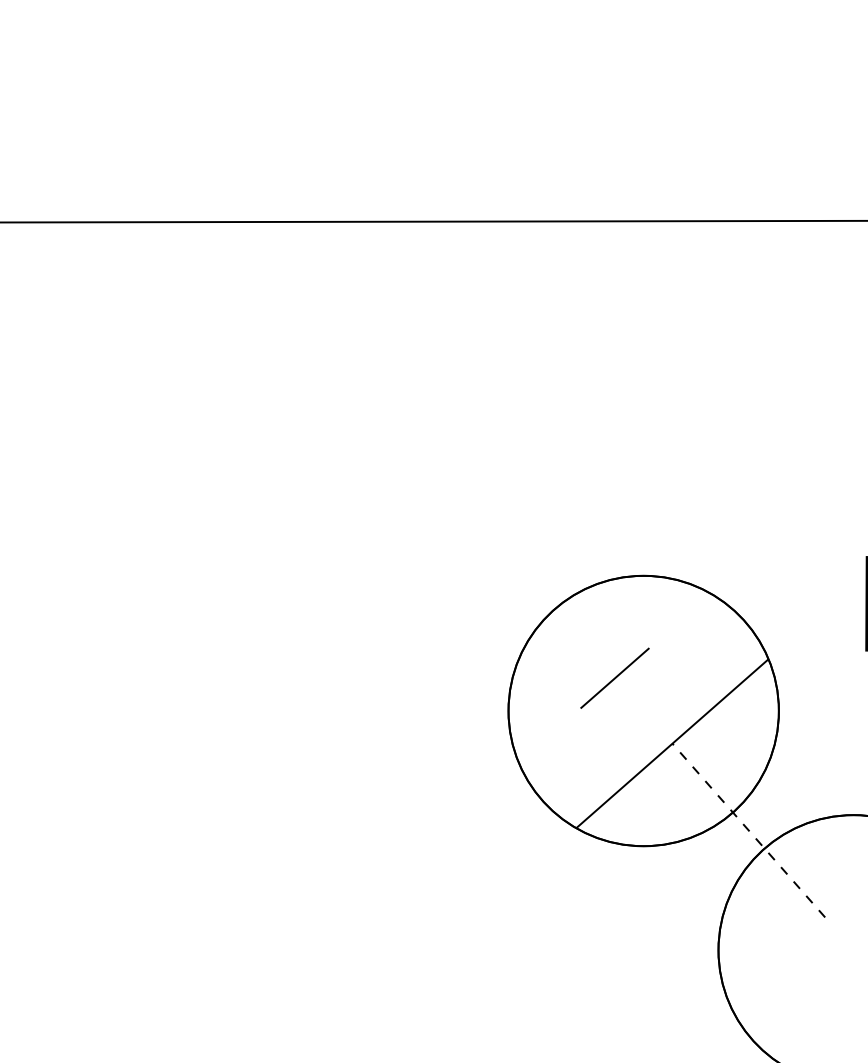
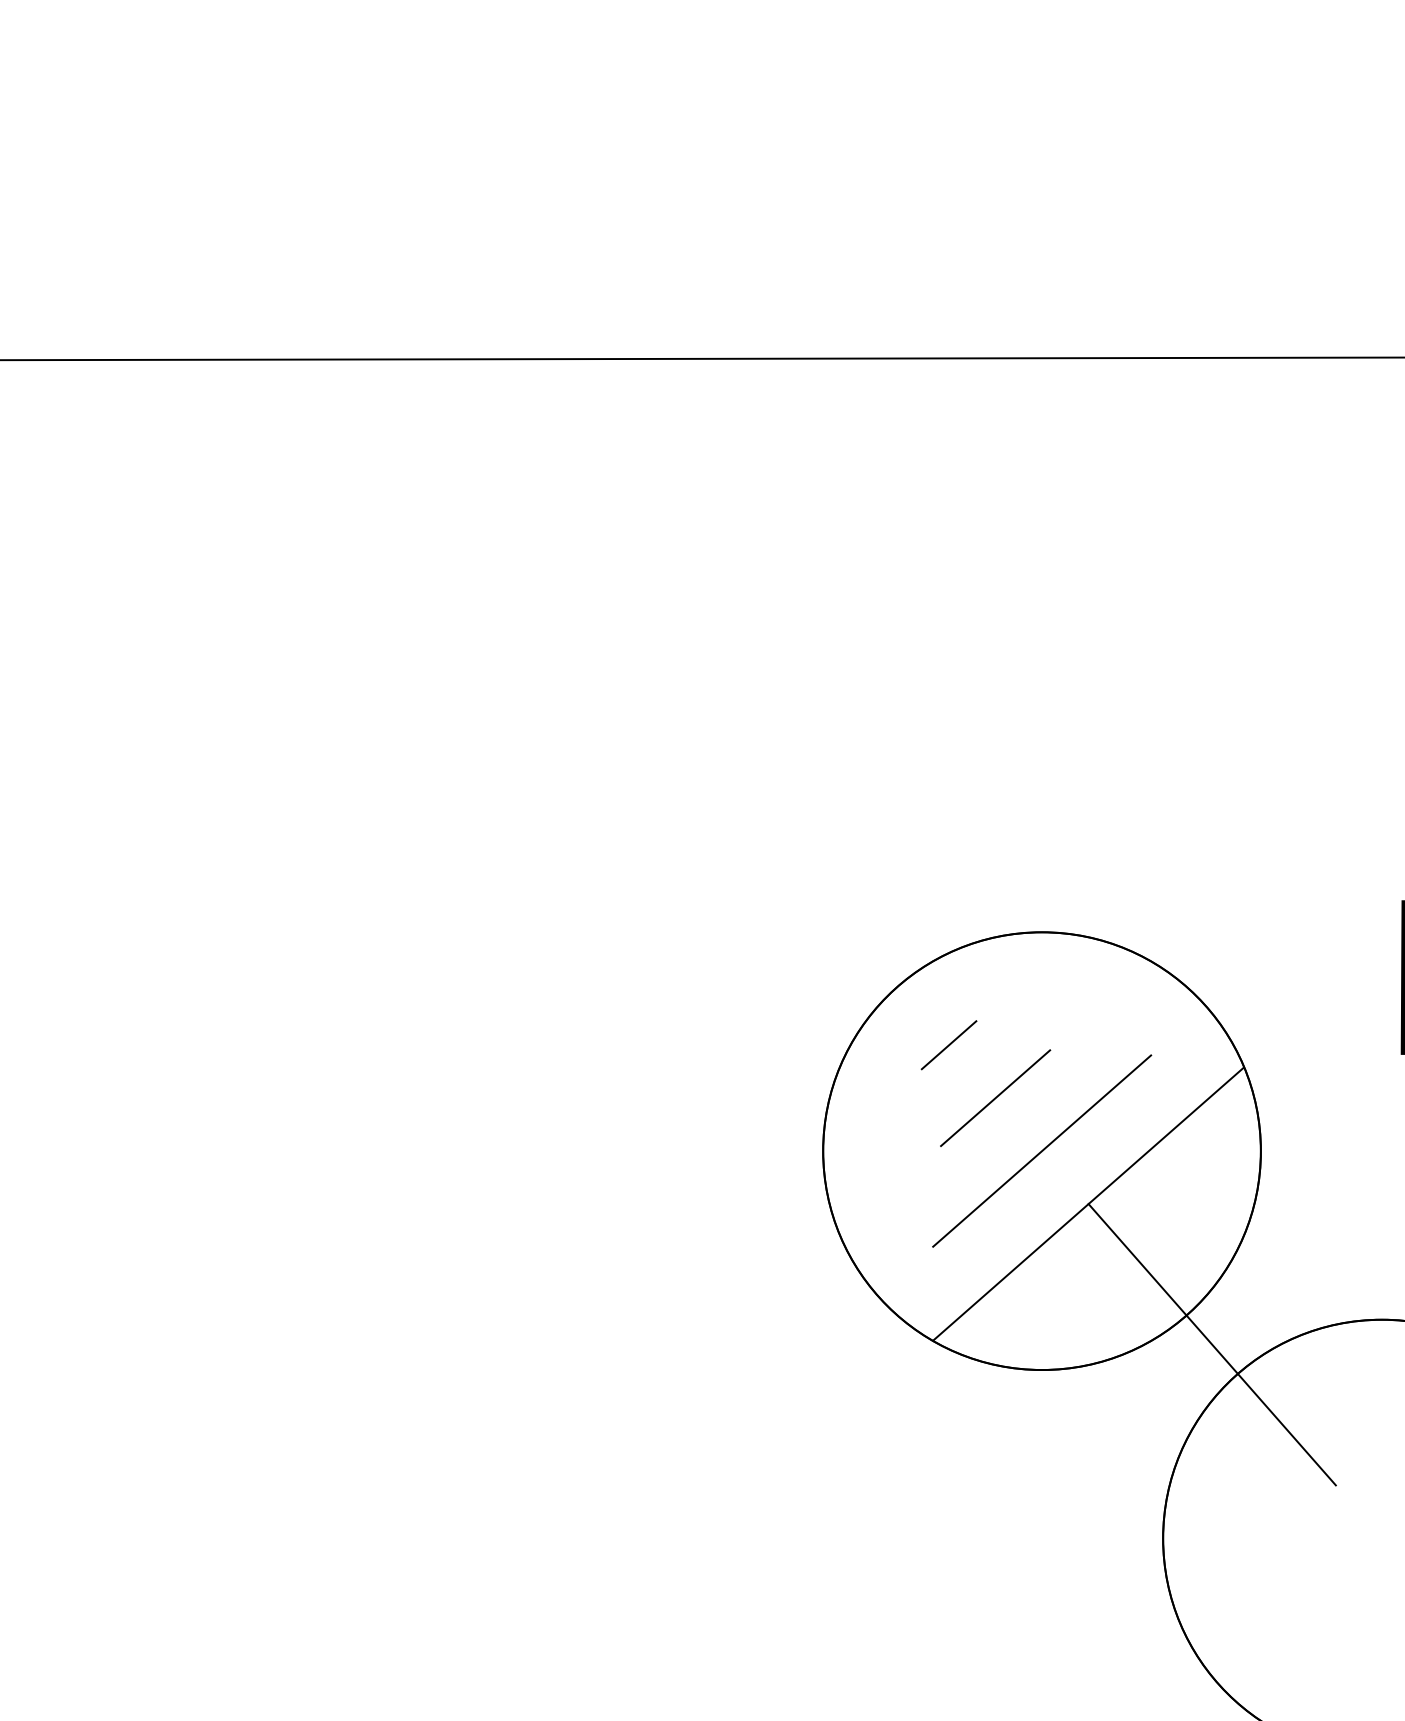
line: (586, 645) -> (949, 1045), added
line: (643, 710) -> (1041, 1150), added
line: (748, 830) -> (1211, 1344), dashed -> solid

